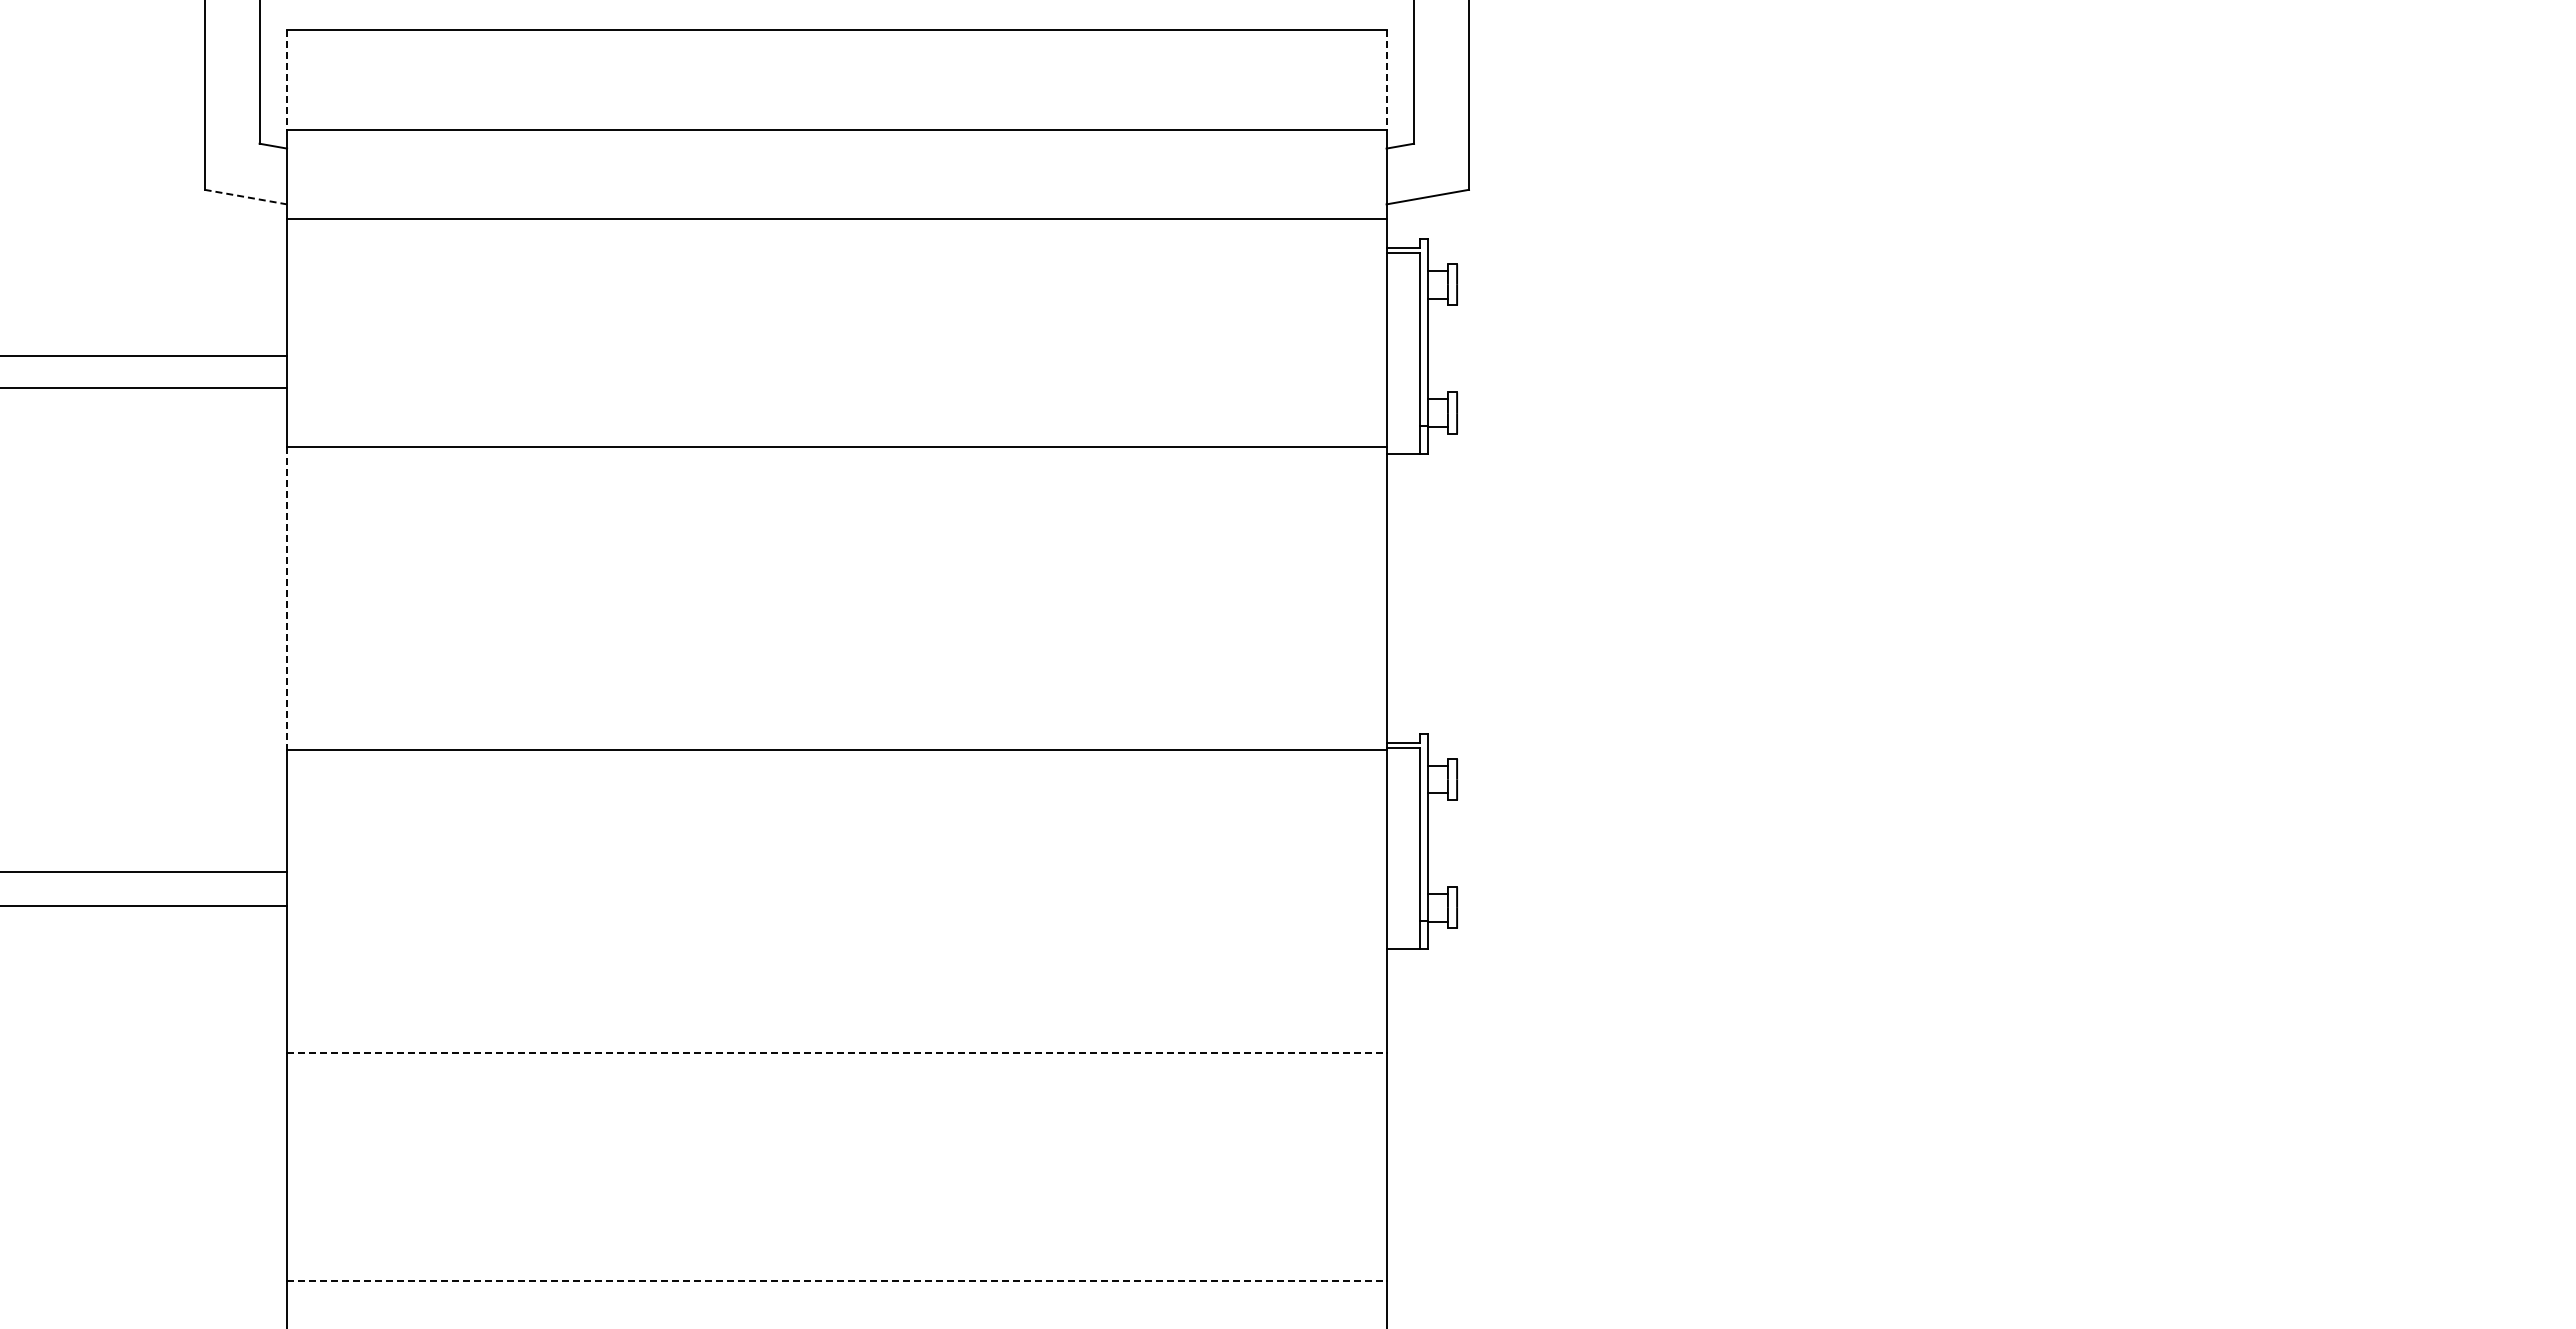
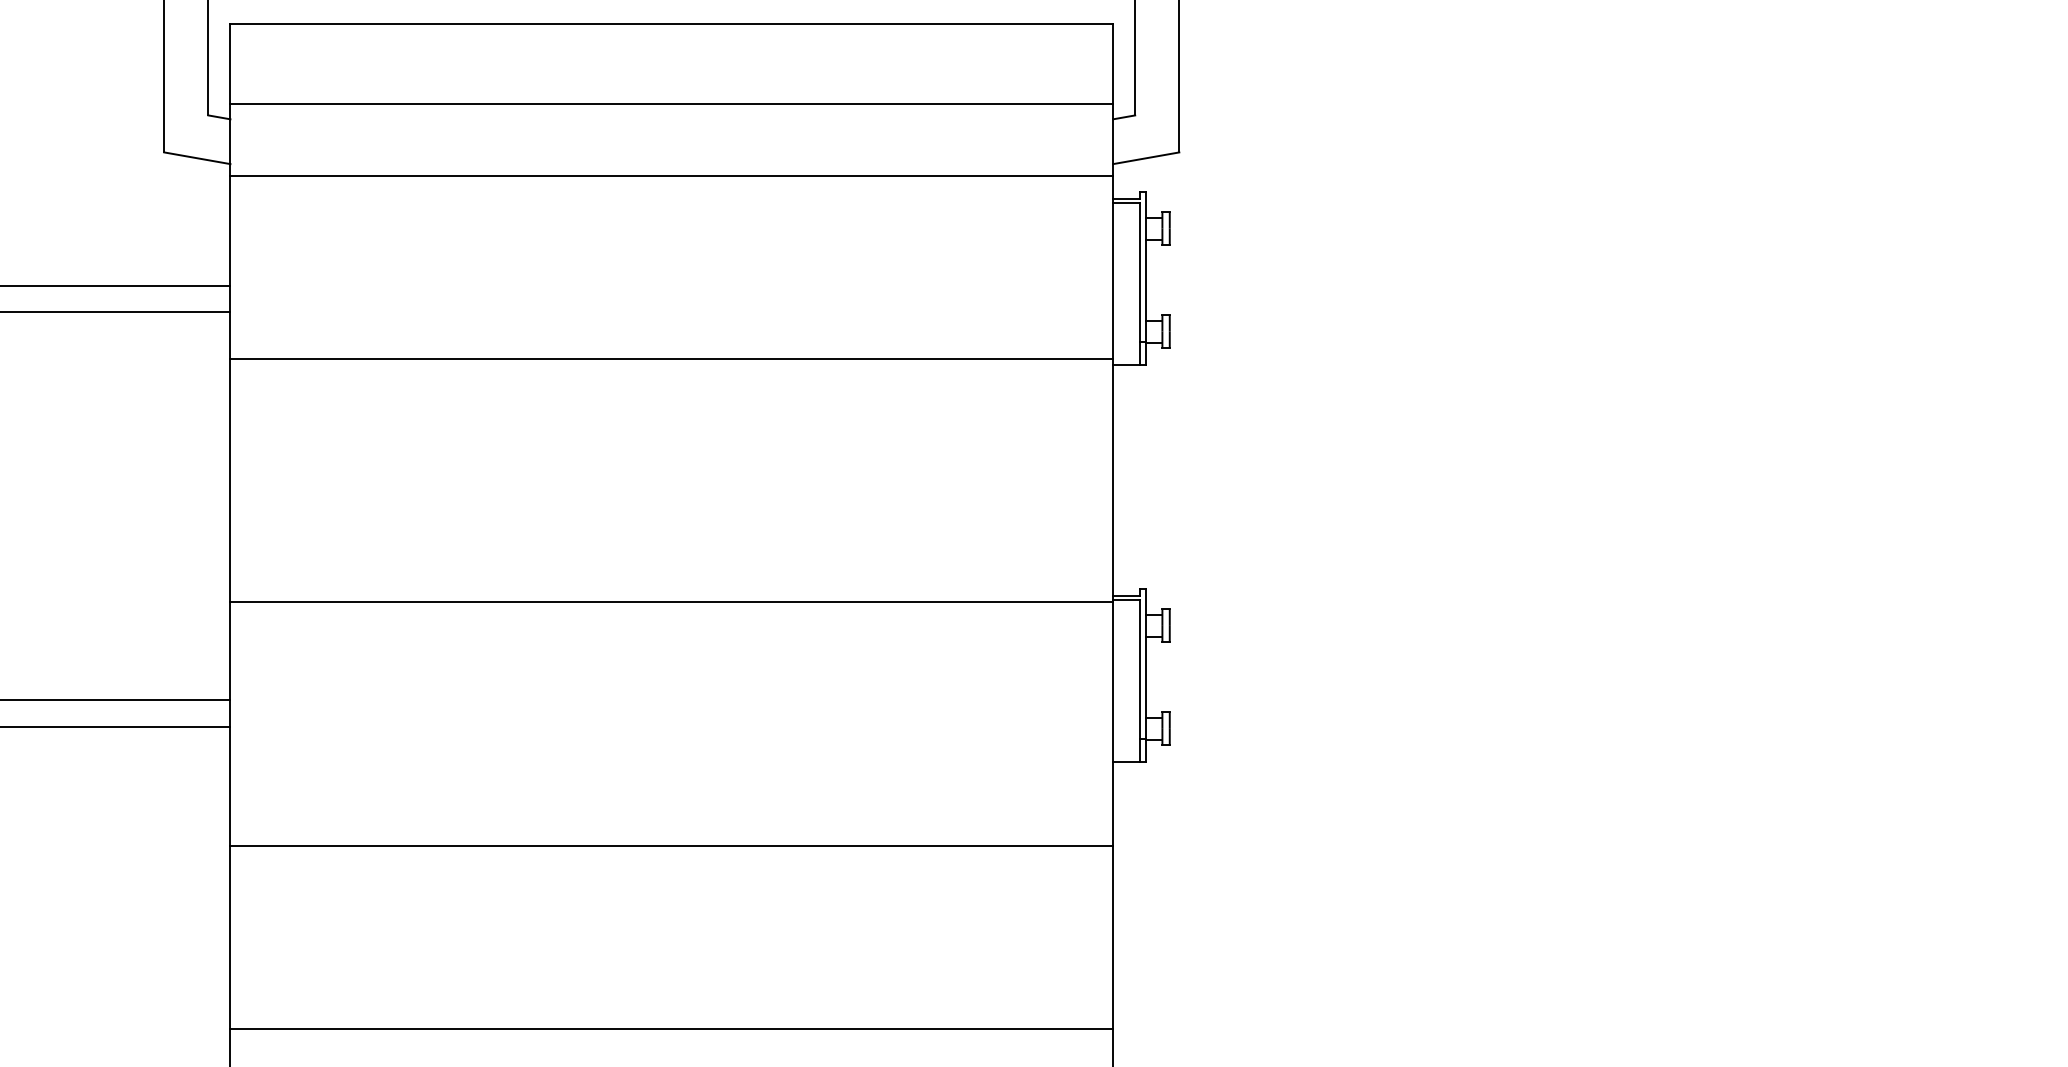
line: (287, 80) -> (230, 64), dashed -> solid
line: (1386, 80) -> (1113, 64), dashed -> solid
line: (245, 197) -> (197, 158), dashed -> solid
line: (287, 598) -> (230, 480), dashed -> solid
line: (836, 1053) -> (671, 845), dashed -> solid
line: (836, 1281) -> (671, 1028), dashed -> solid

